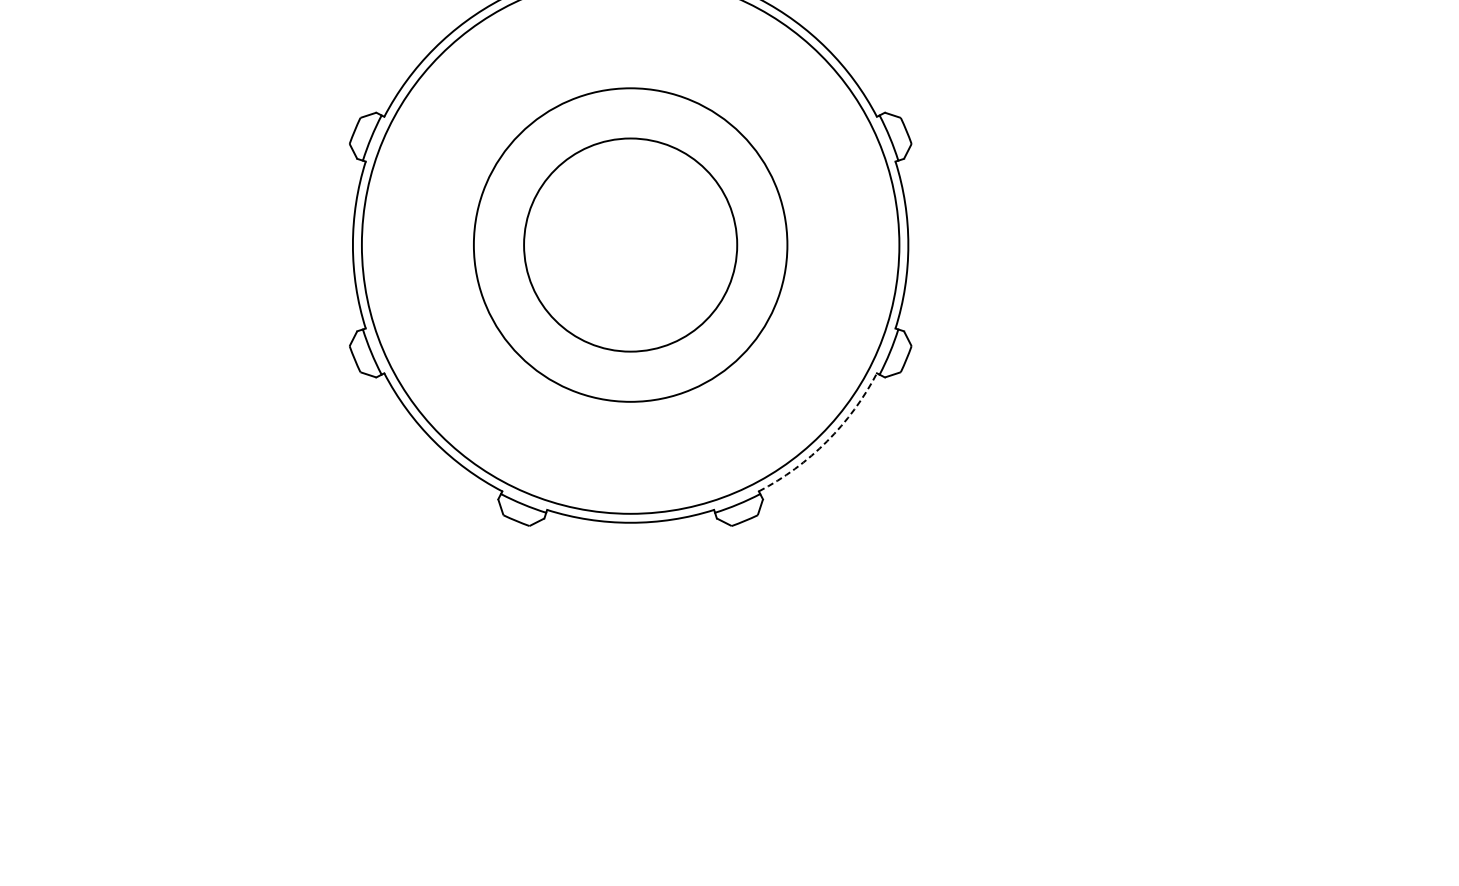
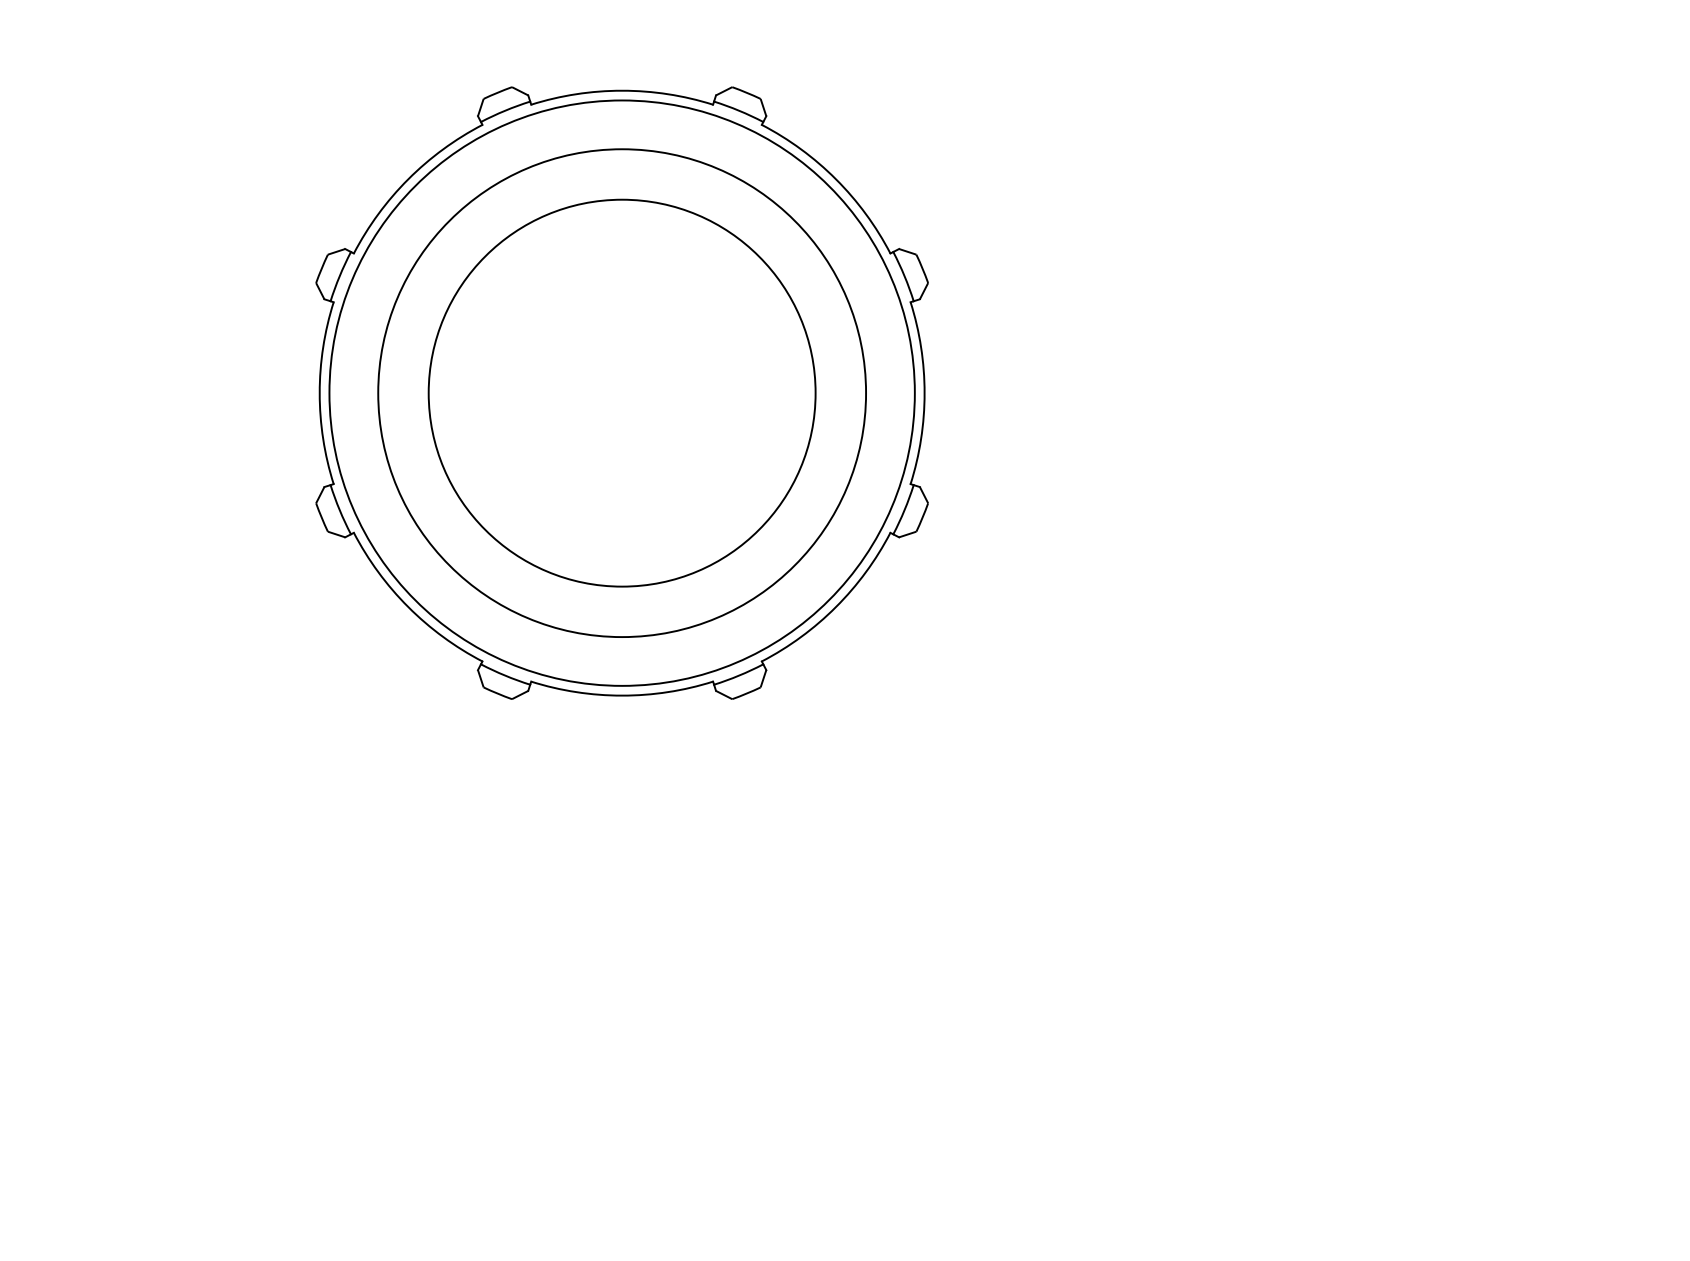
circle: (630, 244) -> (621, 392), size x1.67
circle: (630, 245) -> (622, 393), size x1.43
arc: (827, 441) -> (836, 607), dashed -> solid

